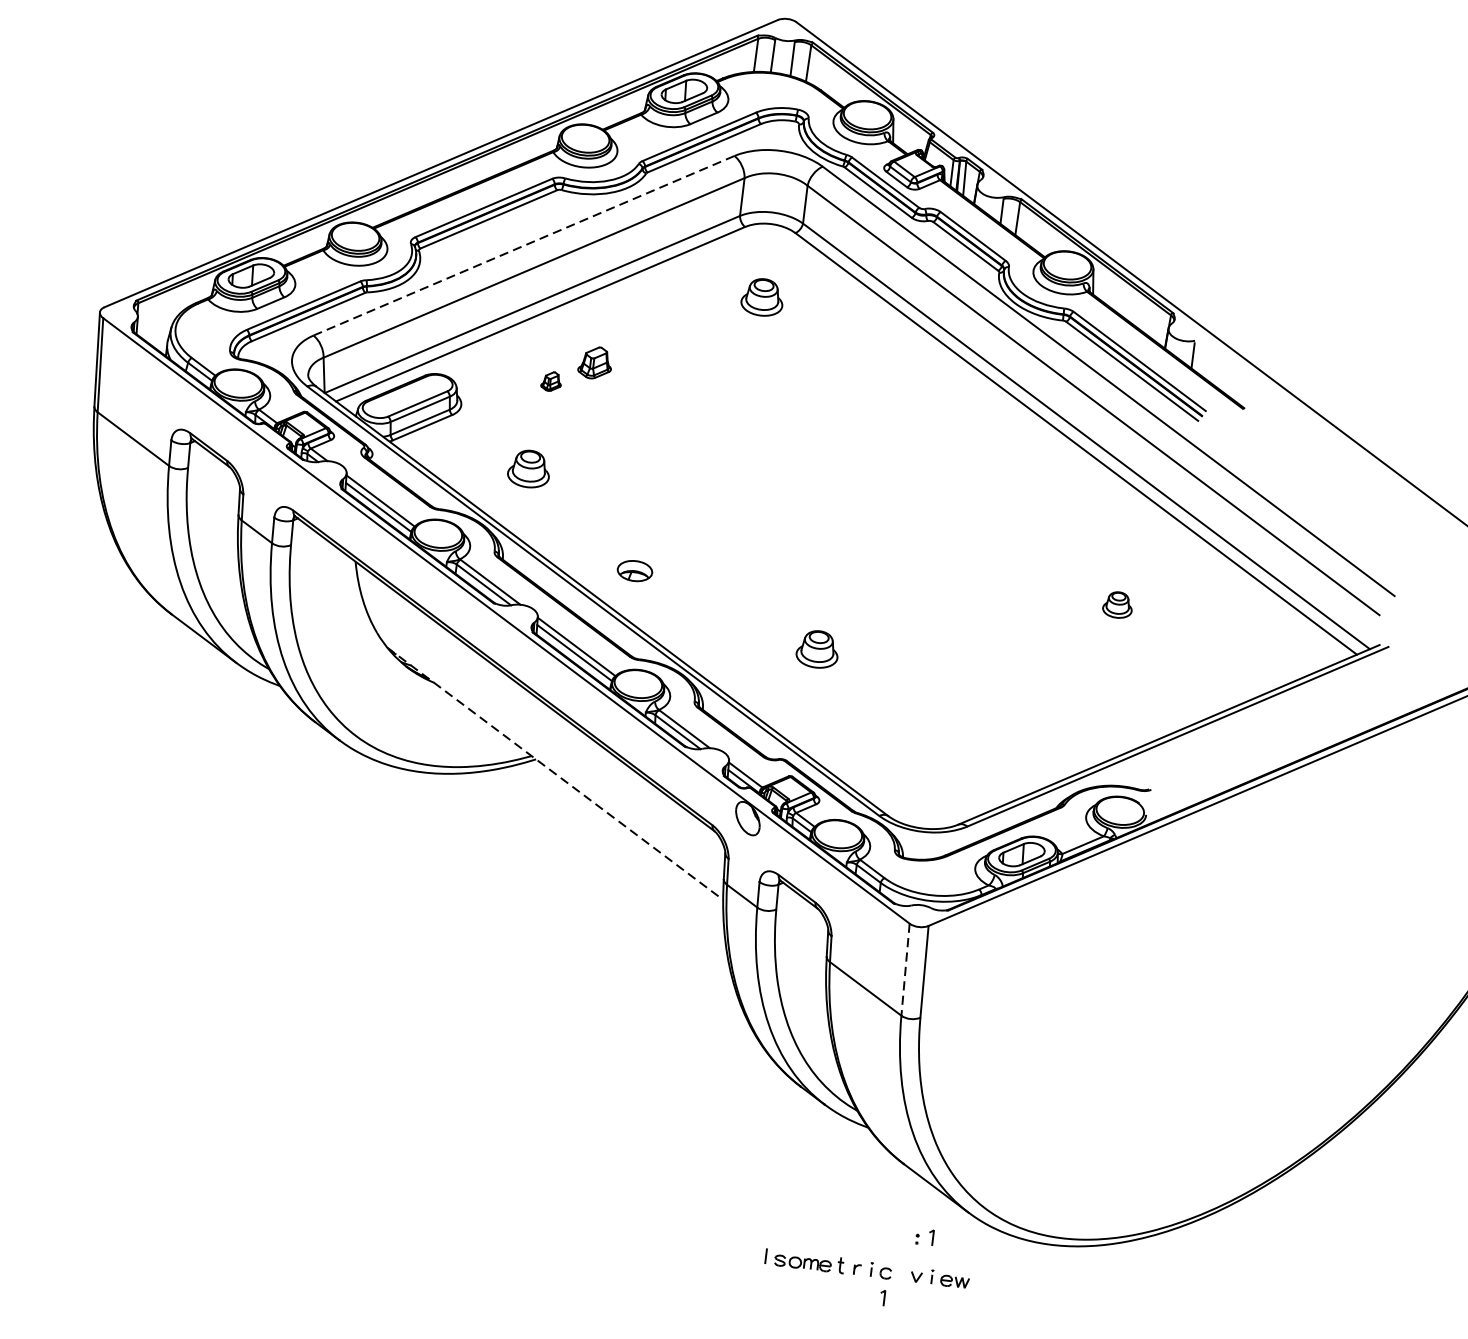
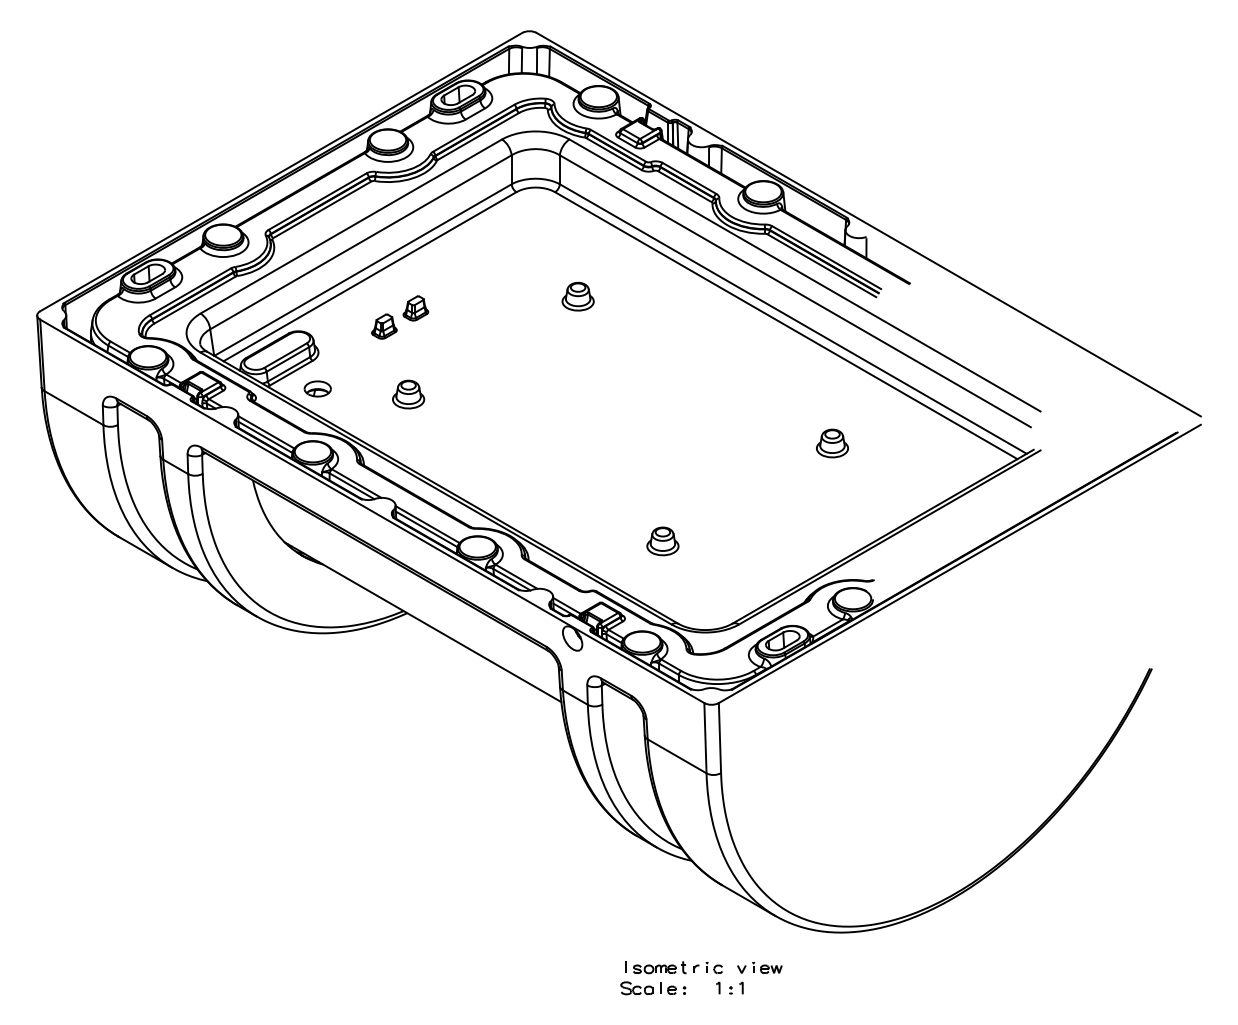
line: (524, 245) -> (351, 226), dashed -> solid
part: (761, 297) -> (577, 296), moved
part: (551, 381) -> (384, 326), size x1.67
part: (529, 468) -> (408, 394), moved
part: (634, 570) -> (317, 388), moved
part: (1117, 605) -> (832, 443), size x1.43
part: (817, 649) -> (662, 541), moved
line: (555, 774) -> (423, 622), dashed -> solid
line: (905, 970) -> (705, 738), dashed -> solid
part: (925, 1236) -> (736, 987), moved
part: (798, 1288) -> (653, 988), added

